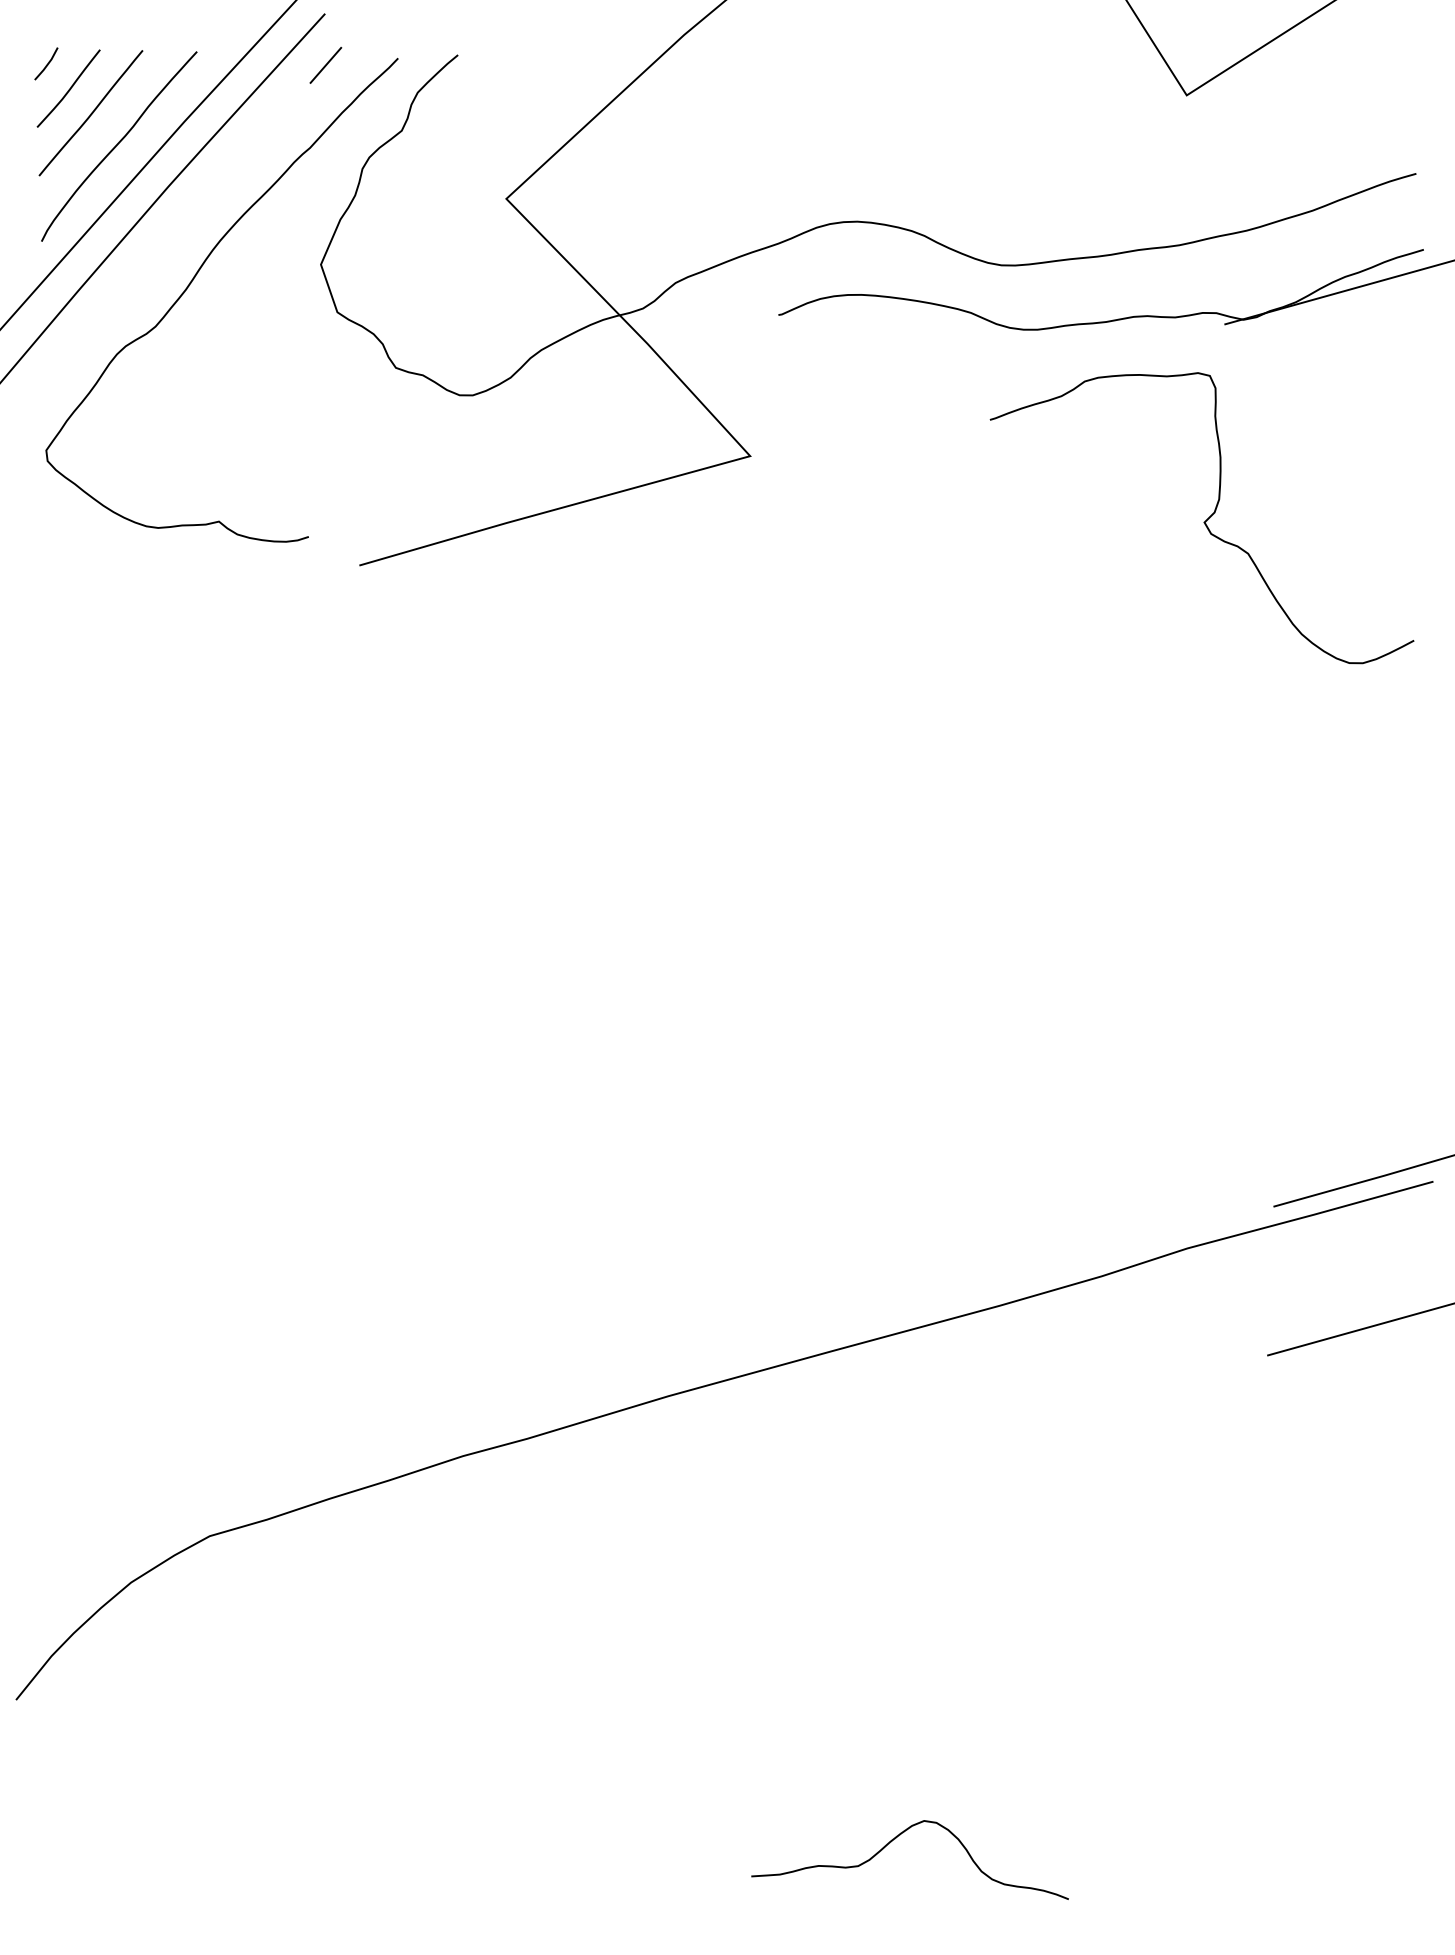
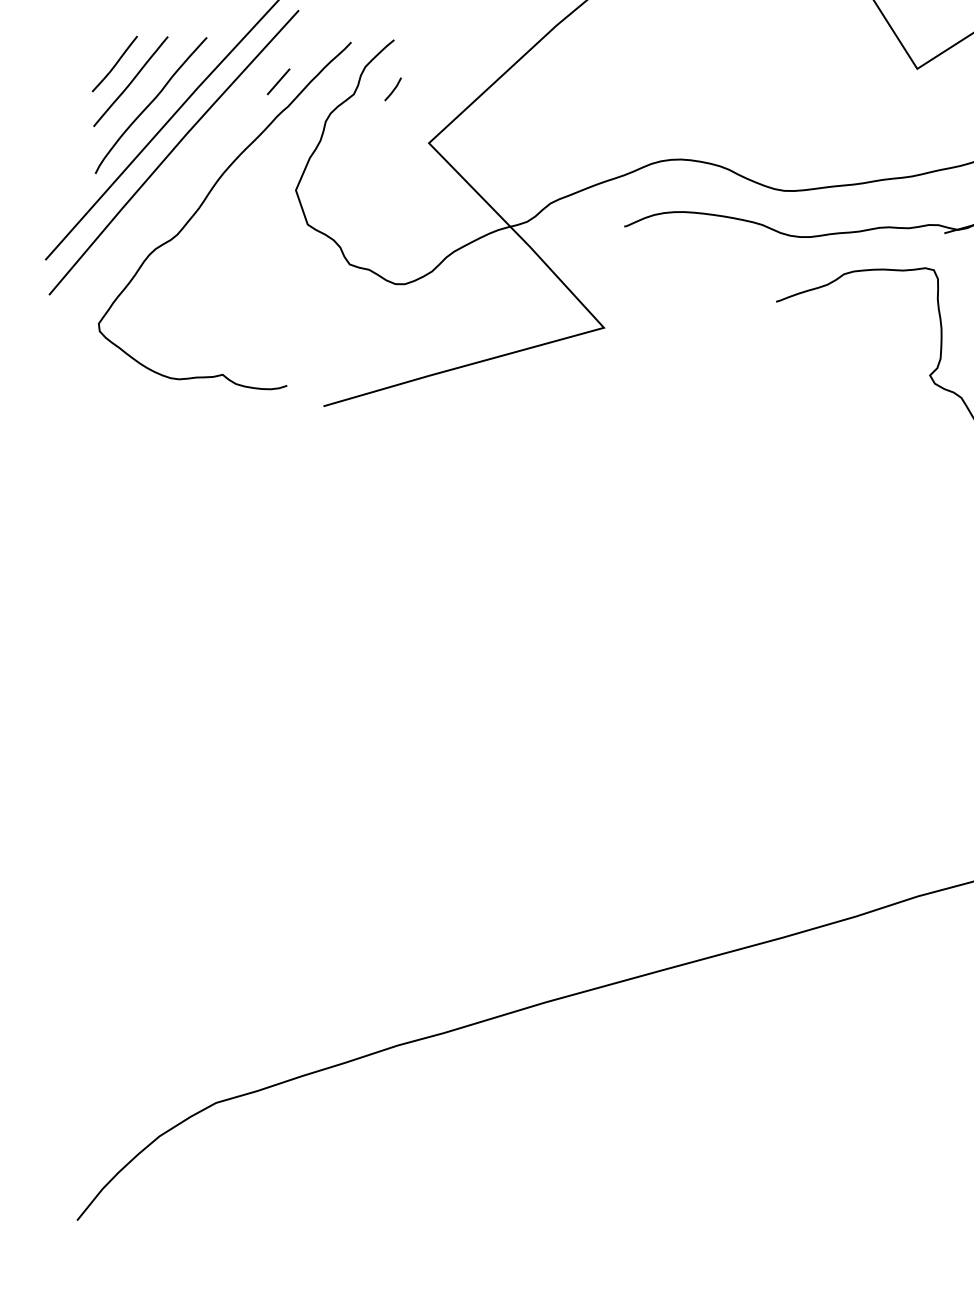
line: (47, 63) -> (393, 89), moved
line: (325, 64) -> (278, 81), moved

